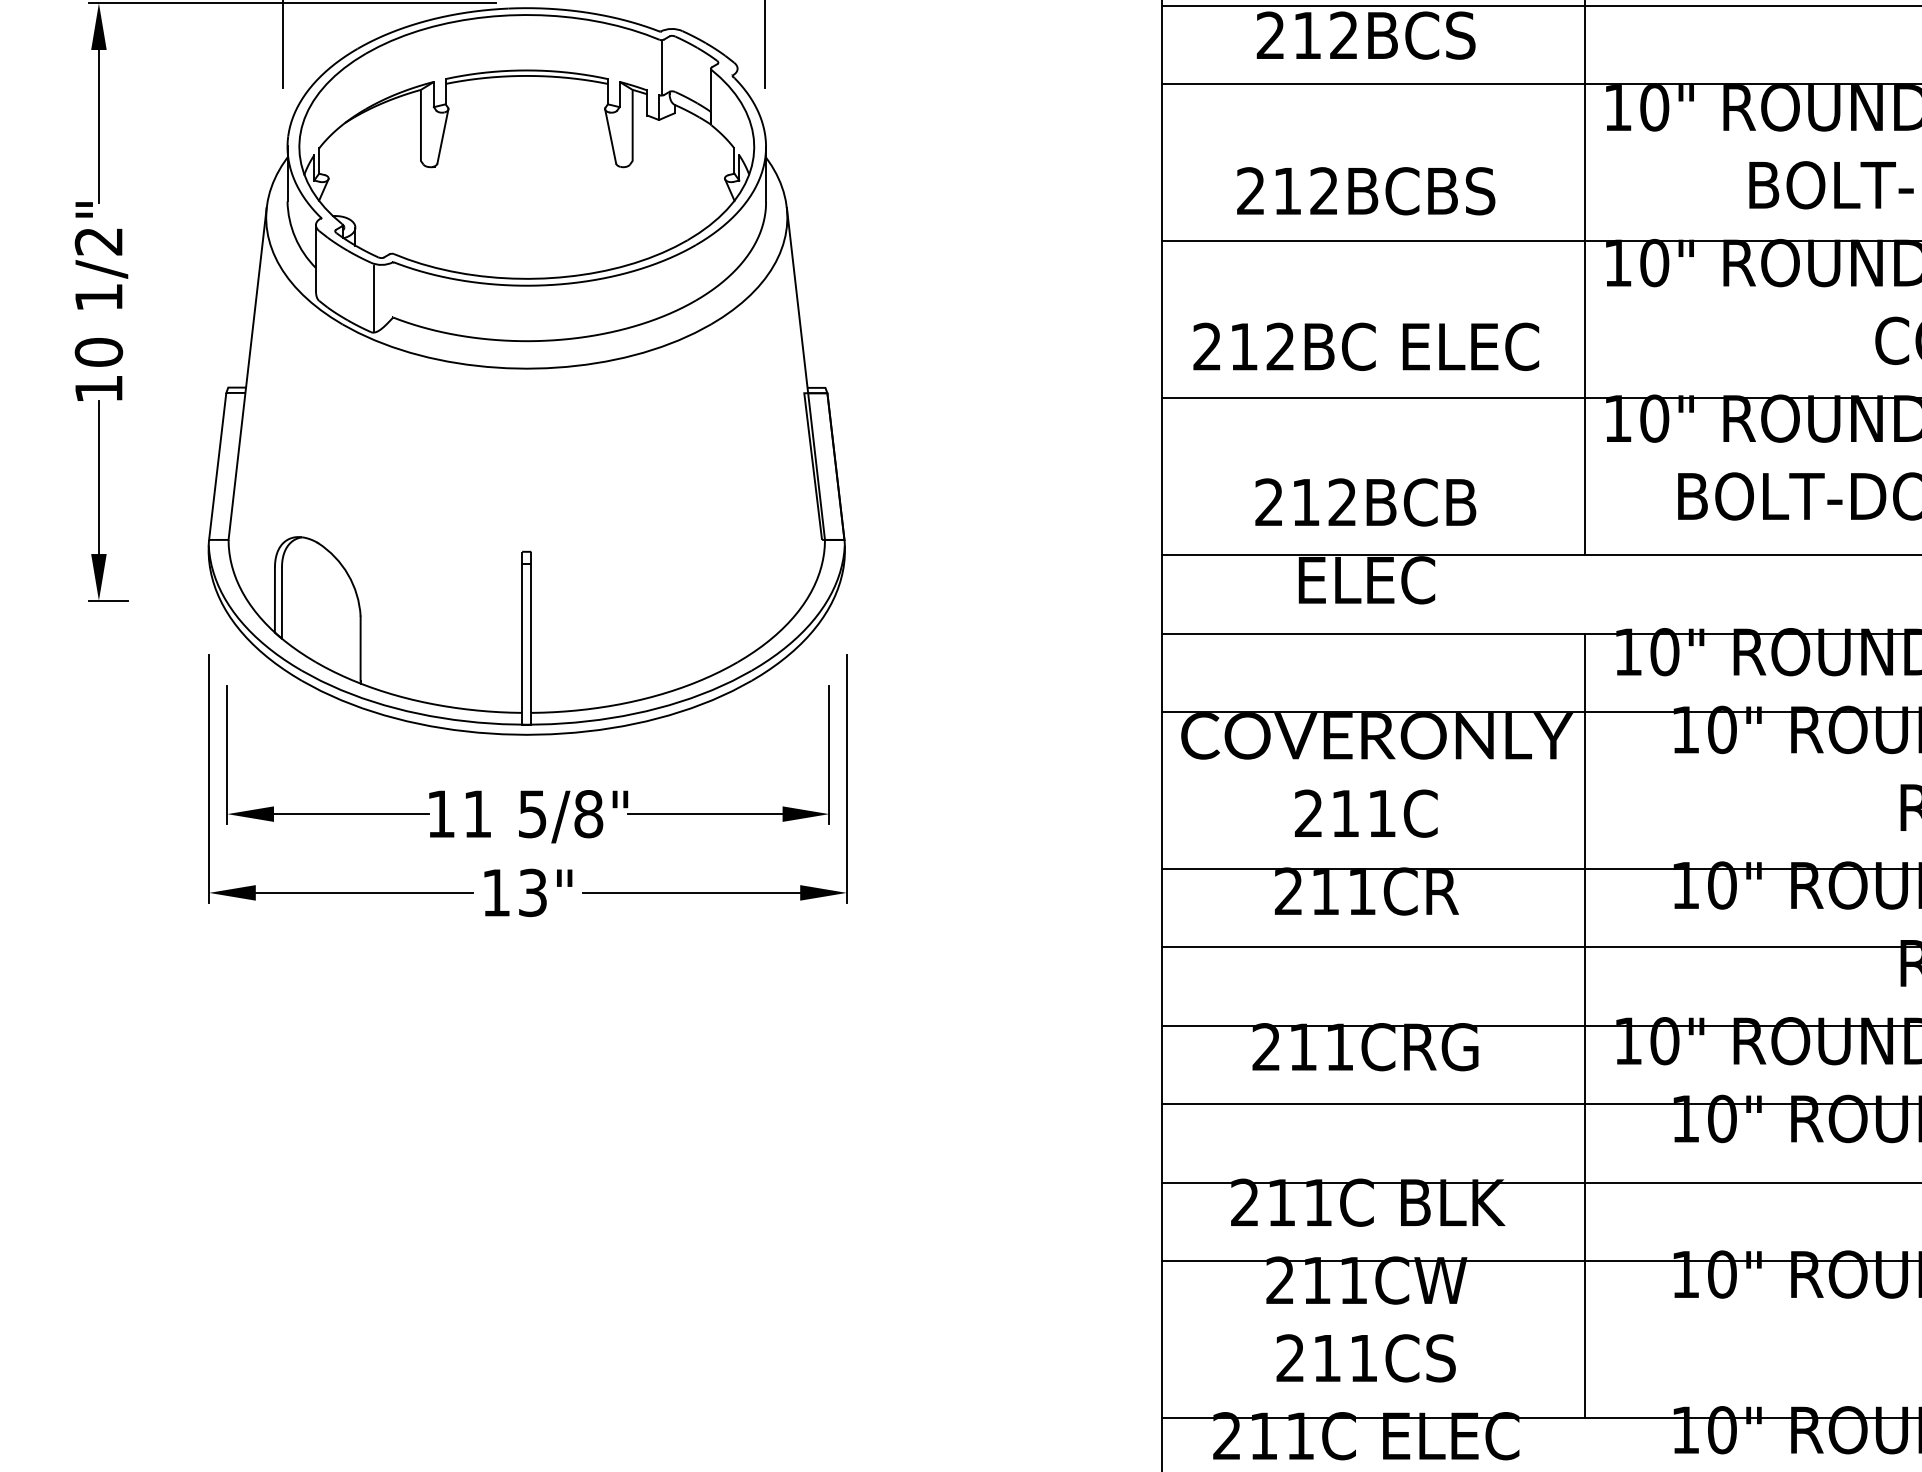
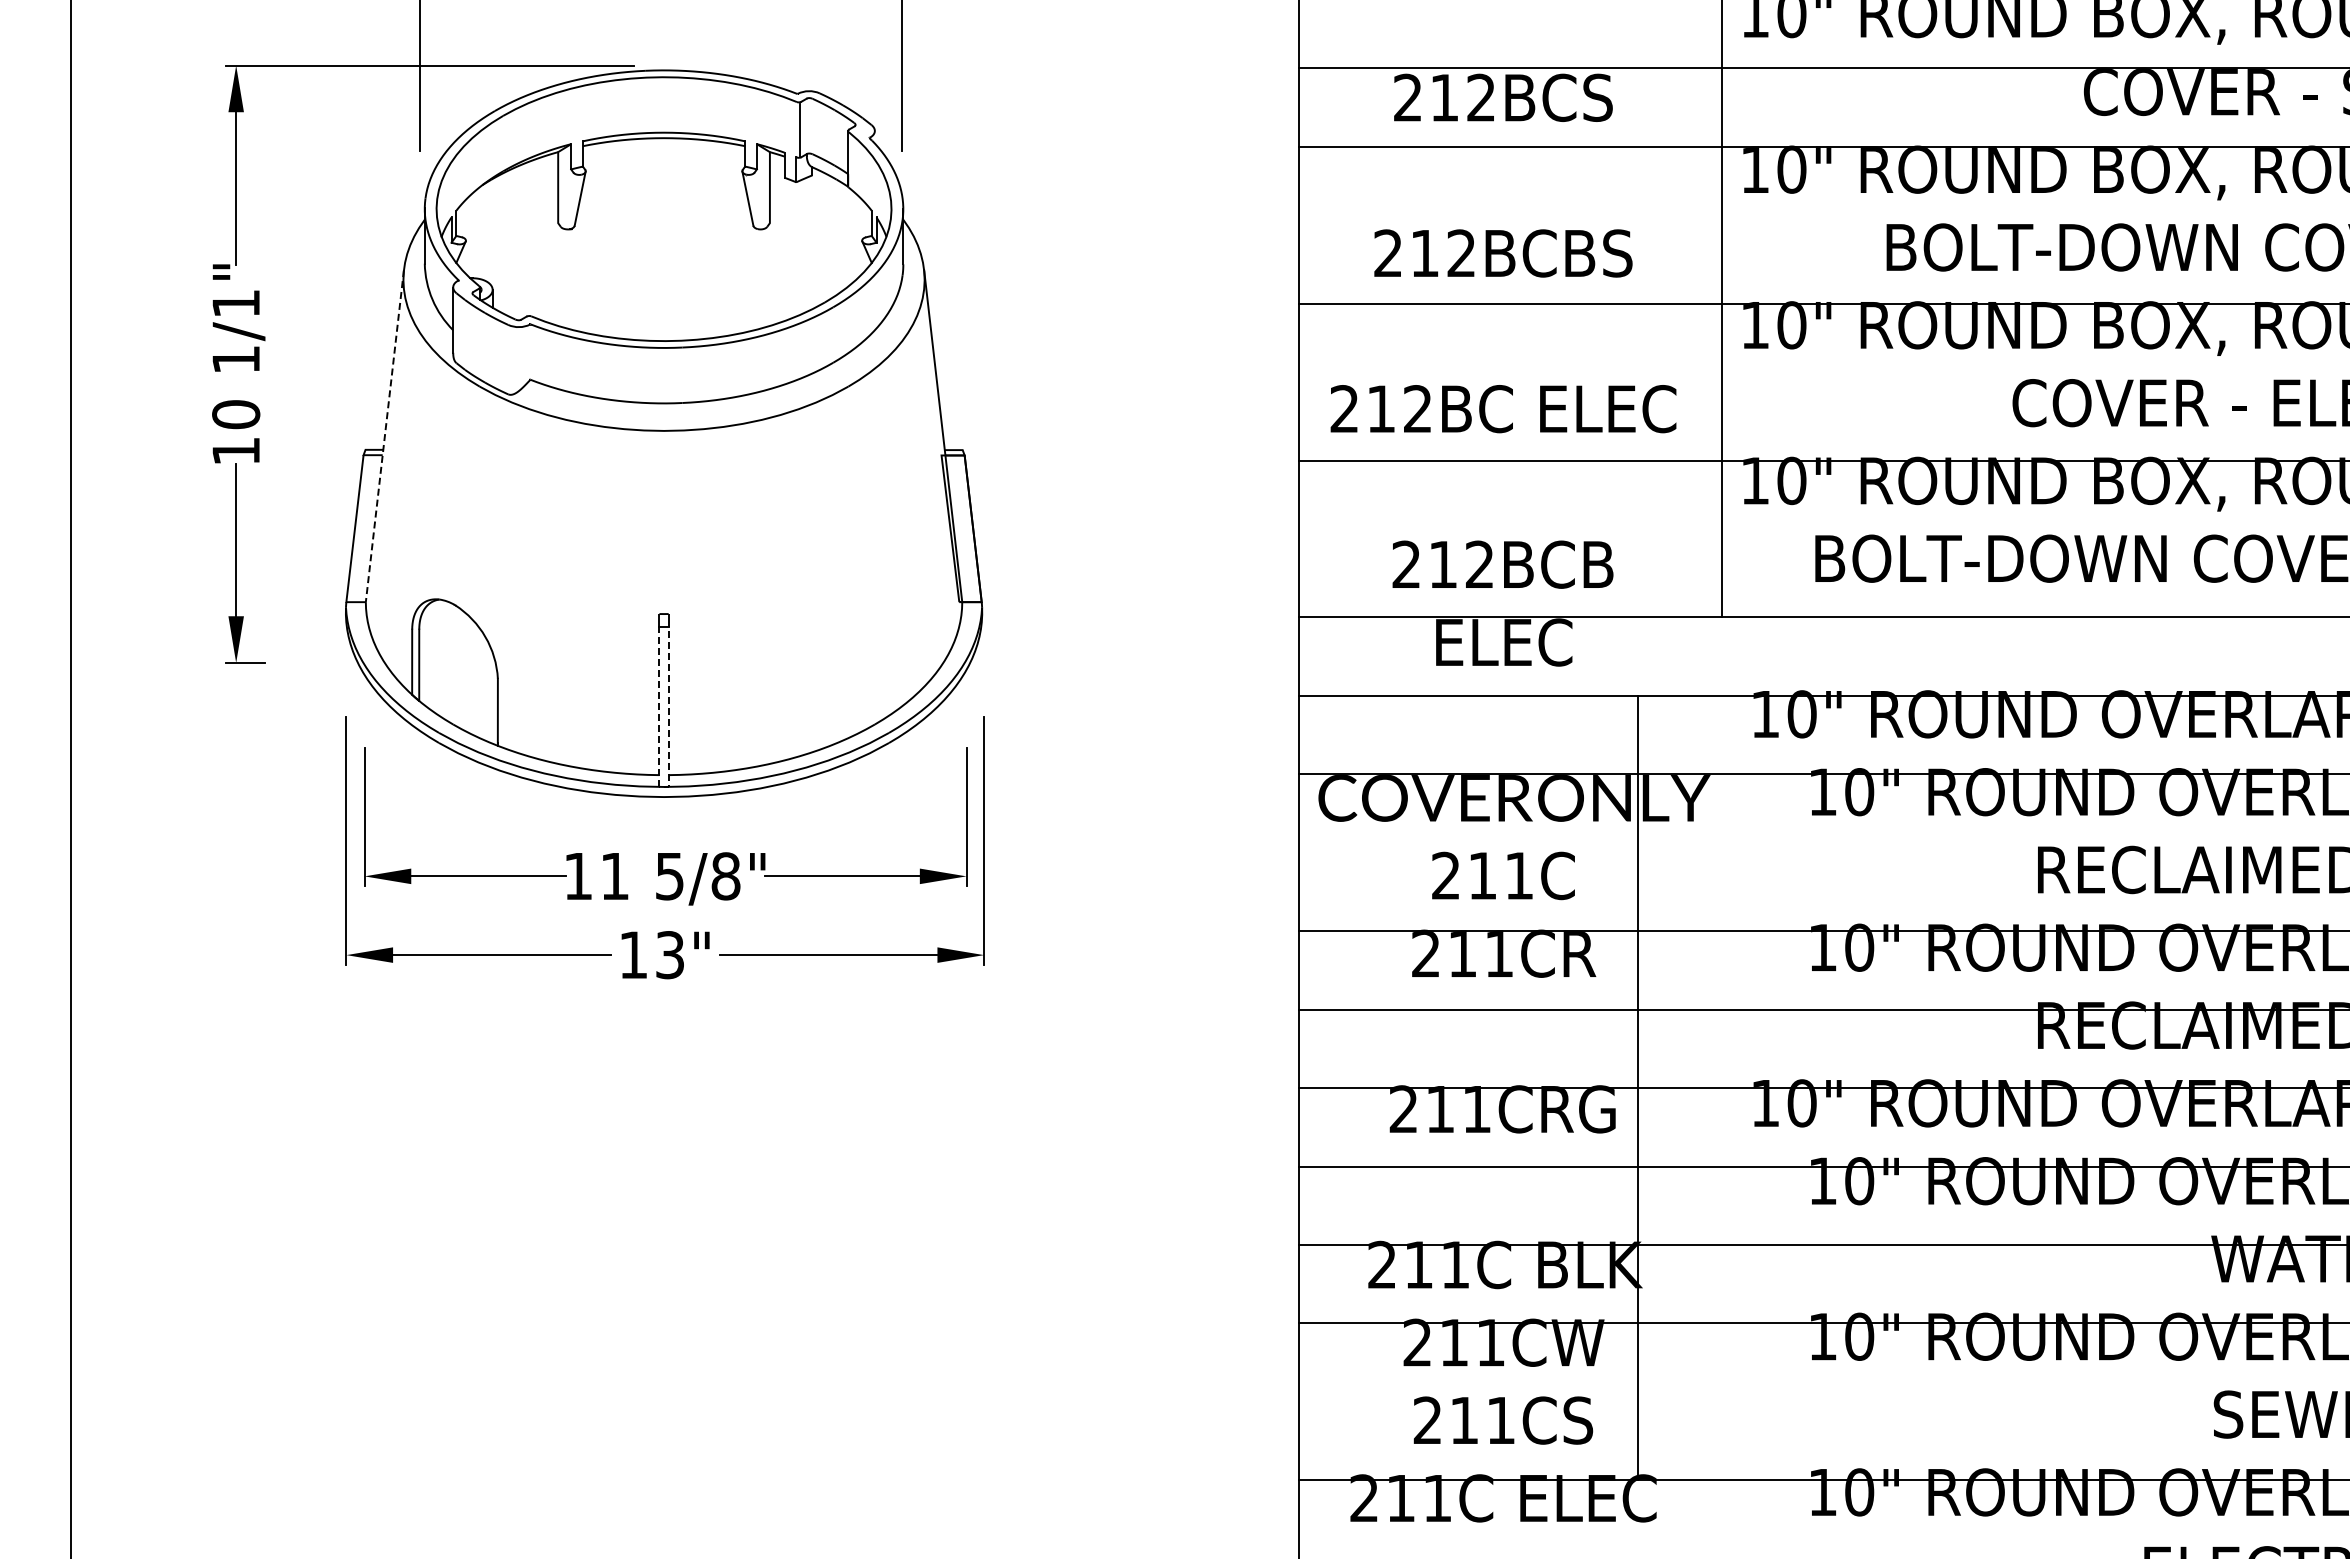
text: (98, 241) -> (235, 303), 1/2" -> 1/1"
line: (373, 298) -> (510, 360), removed
line: (247, 374) -> (384, 436), solid -> dashed
line: (527, 725) -> (664, 787), solid -> dashed
line: (1584, 1025) -> (1637, 1087), moved

